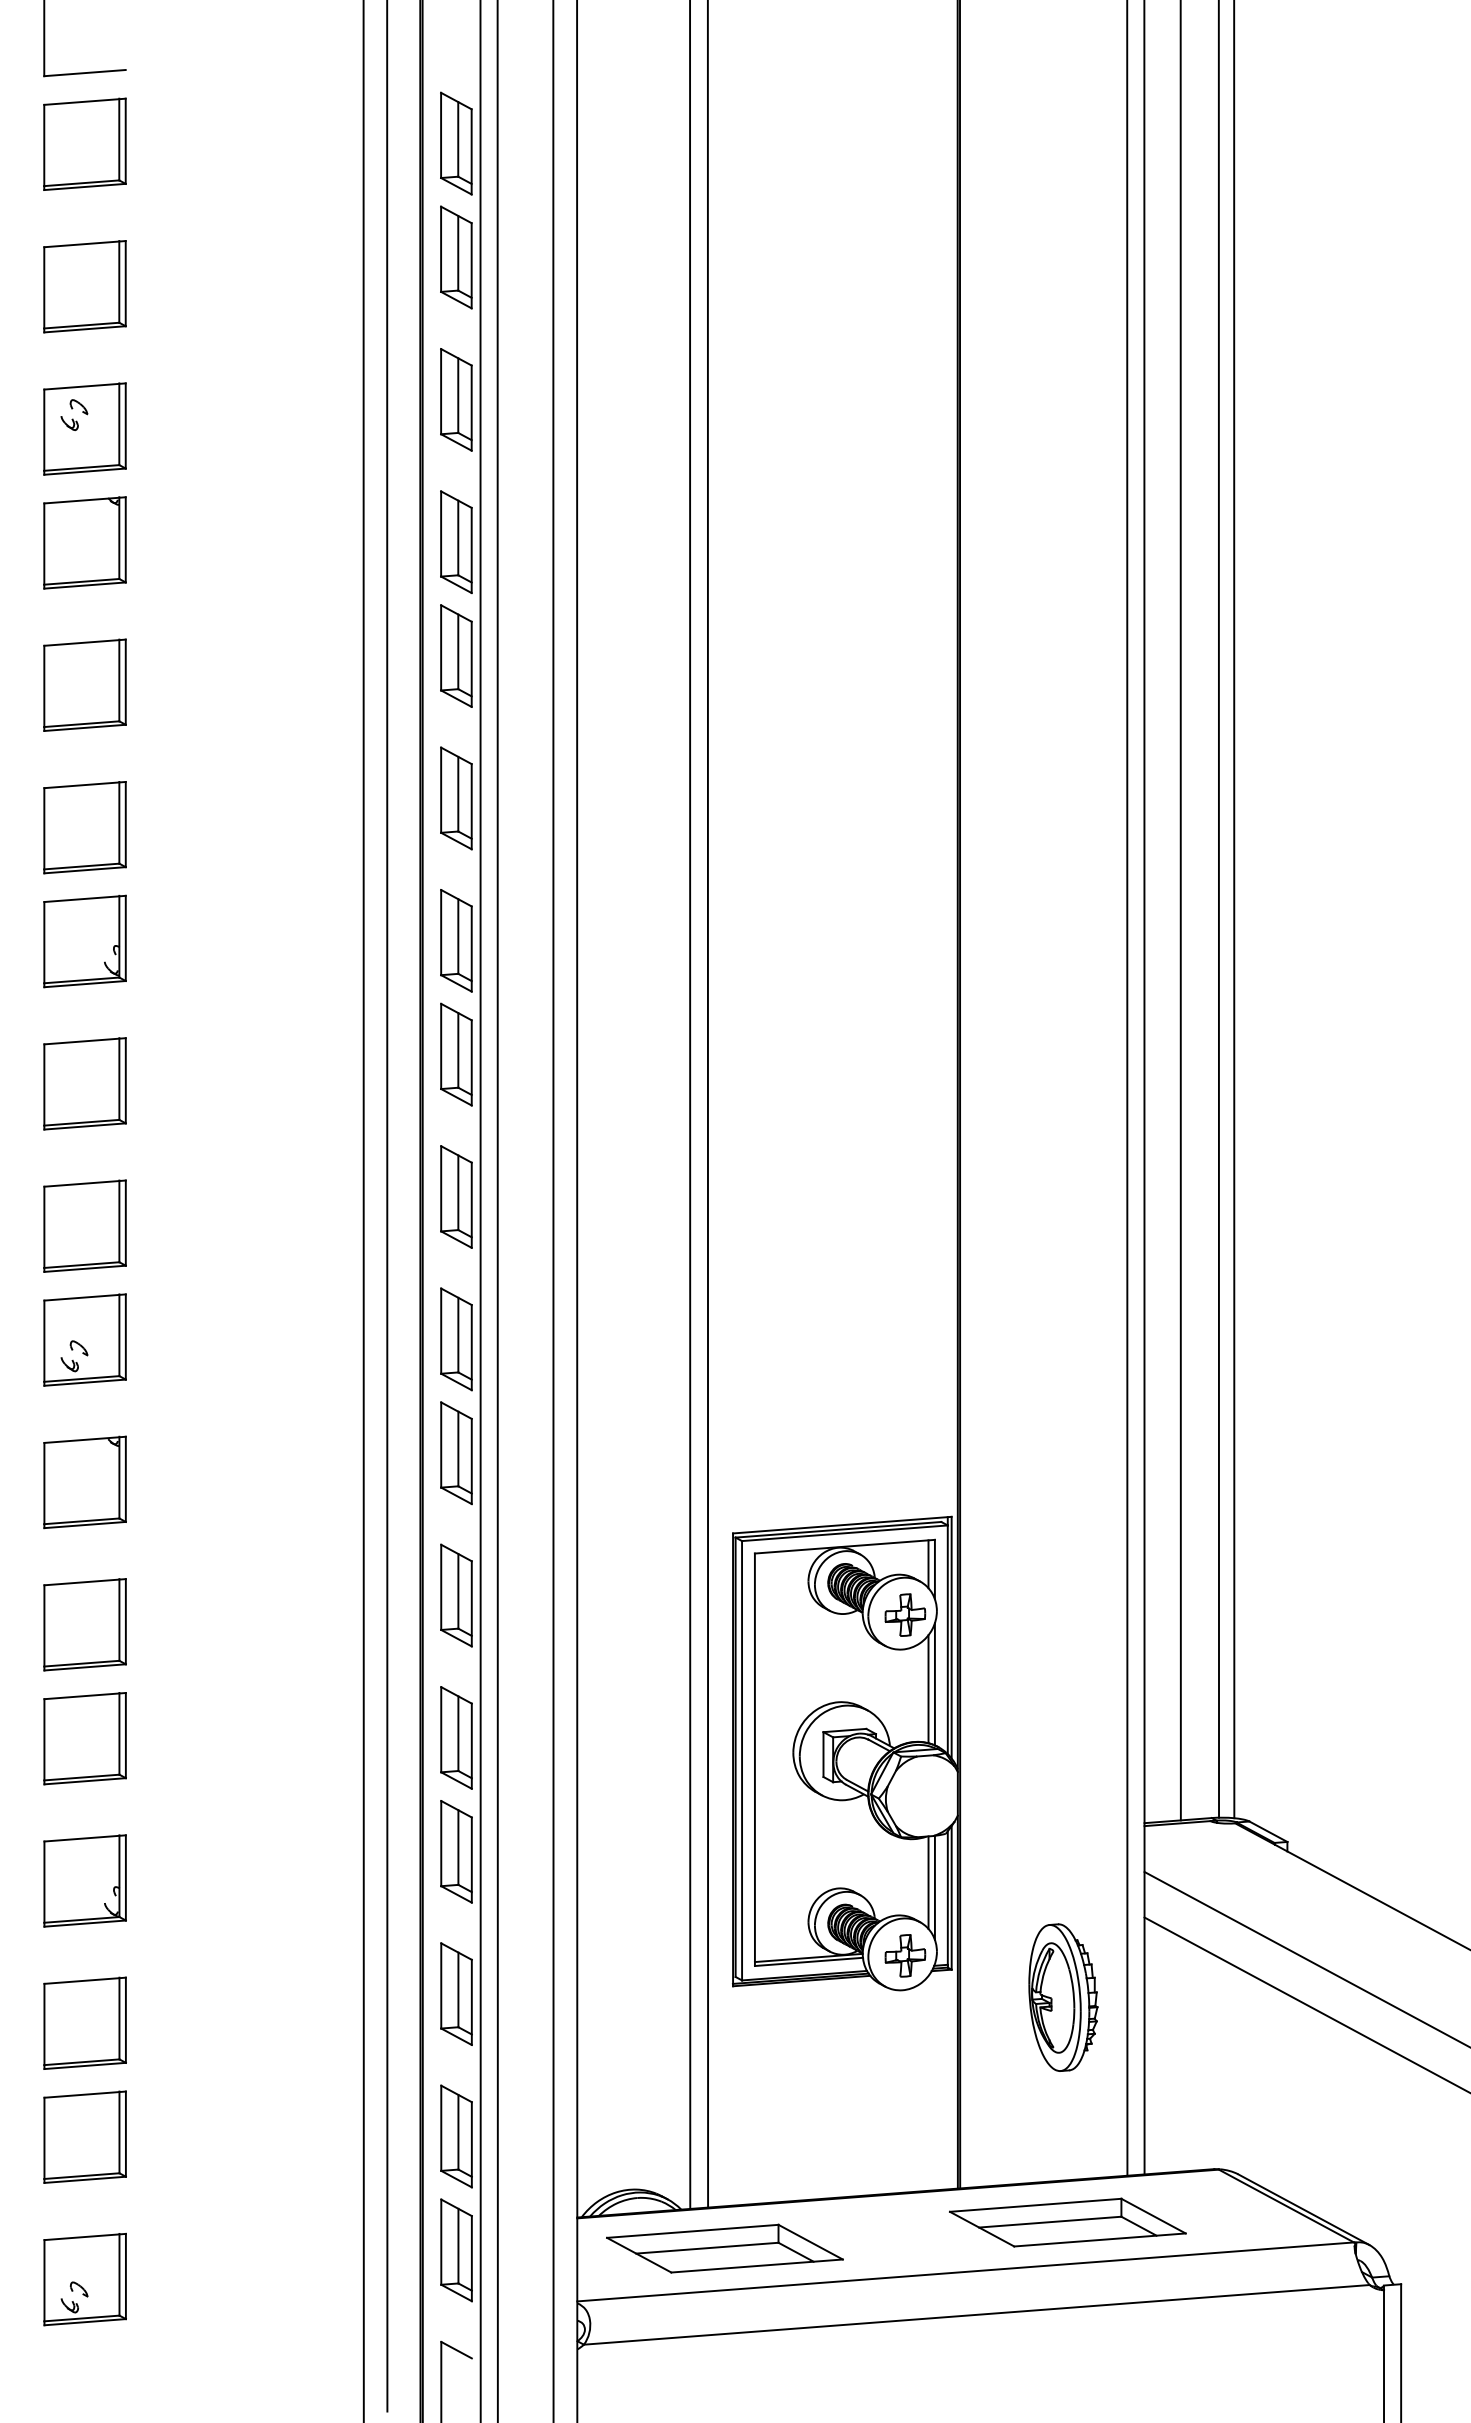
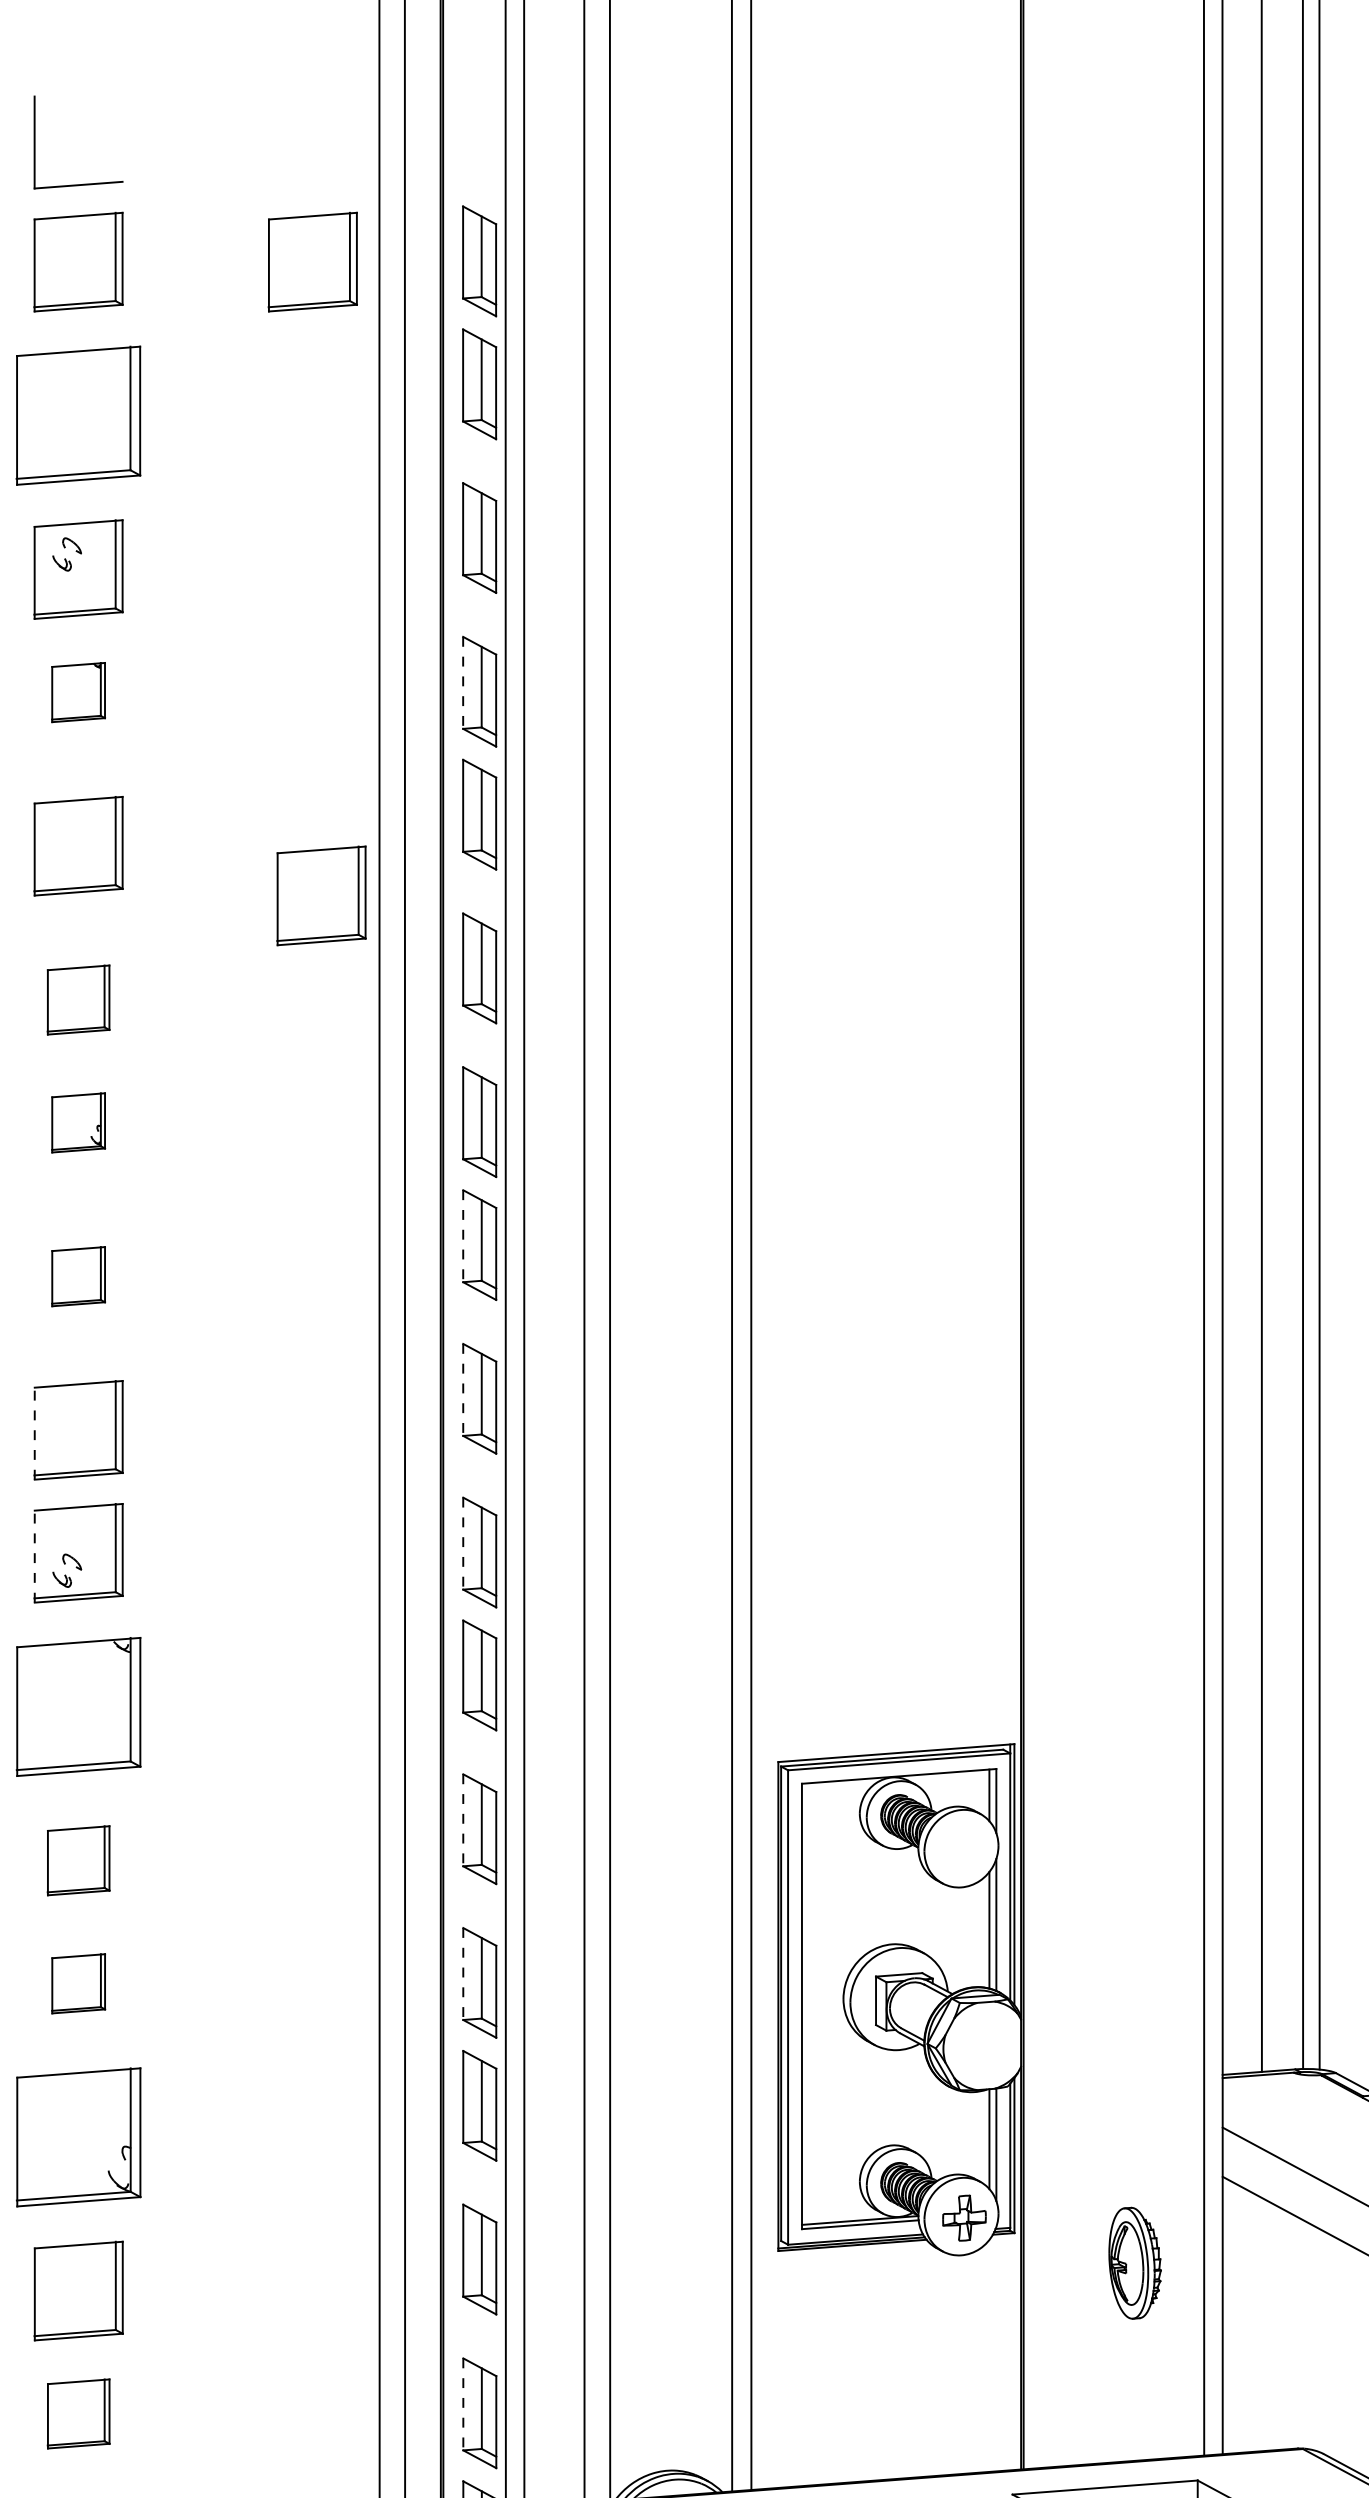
part: (301, 143) -> (312, 261), added
part: (84, 286) -> (78, 415), size x1.4
line: (441, 534) -> (463, 683), solid -> dashed
part: (84, 542) -> (78, 692), size x0.6
part: (309, 730) -> (321, 895), added
part: (84, 827) -> (78, 999), size x0.7
part: (84, 941) -> (78, 1122), size x0.6
line: (441, 1046) -> (463, 1236), solid -> dashed
part: (84, 1083) -> (78, 1276), size x0.6
line: (441, 1188) -> (463, 1389), solid -> dashed
line: (44, 1229) -> (34, 1433), solid -> dashed
line: (441, 1331) -> (463, 1544), solid -> dashed
line: (44, 1343) -> (34, 1556), solid -> dashed
part: (84, 1482) -> (78, 1707), size x1.4
line: (441, 1587) -> (463, 1820), solid -> dashed
part: (905, 1614) -> (964, 1849), removed
part: (84, 1624) -> (78, 1860), size x0.7
line: (441, 1729) -> (463, 1973), solid -> dashed
part: (84, 1738) -> (78, 1983), size x0.6
part: (84, 1880) -> (78, 2136), size x1.4
part: (1063, 1997) -> (1135, 2263), size x0.7
line: (441, 2128) -> (463, 2404), solid -> dashed
part: (84, 2136) -> (78, 2413), size x0.7

